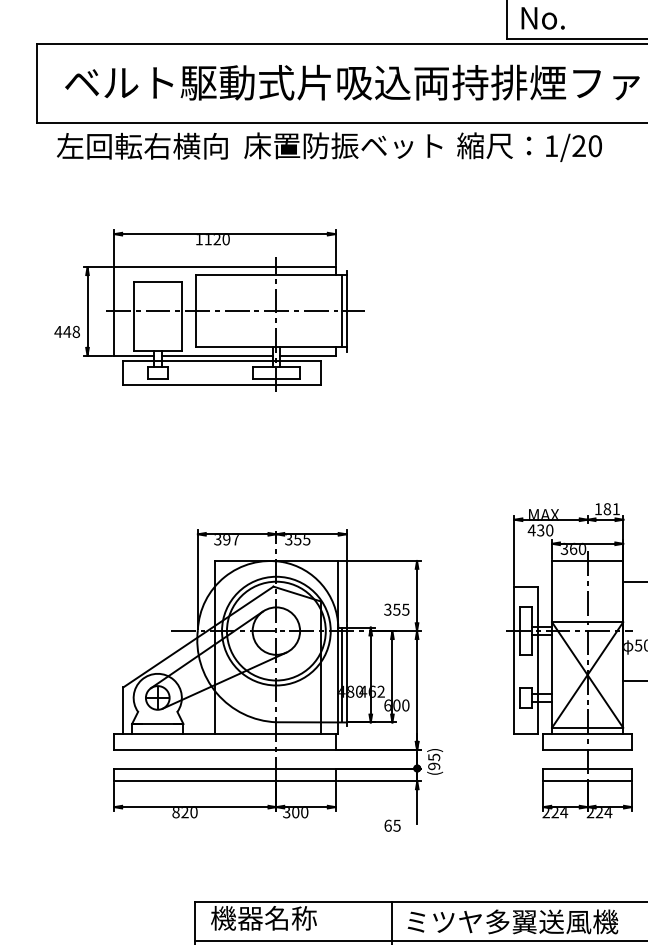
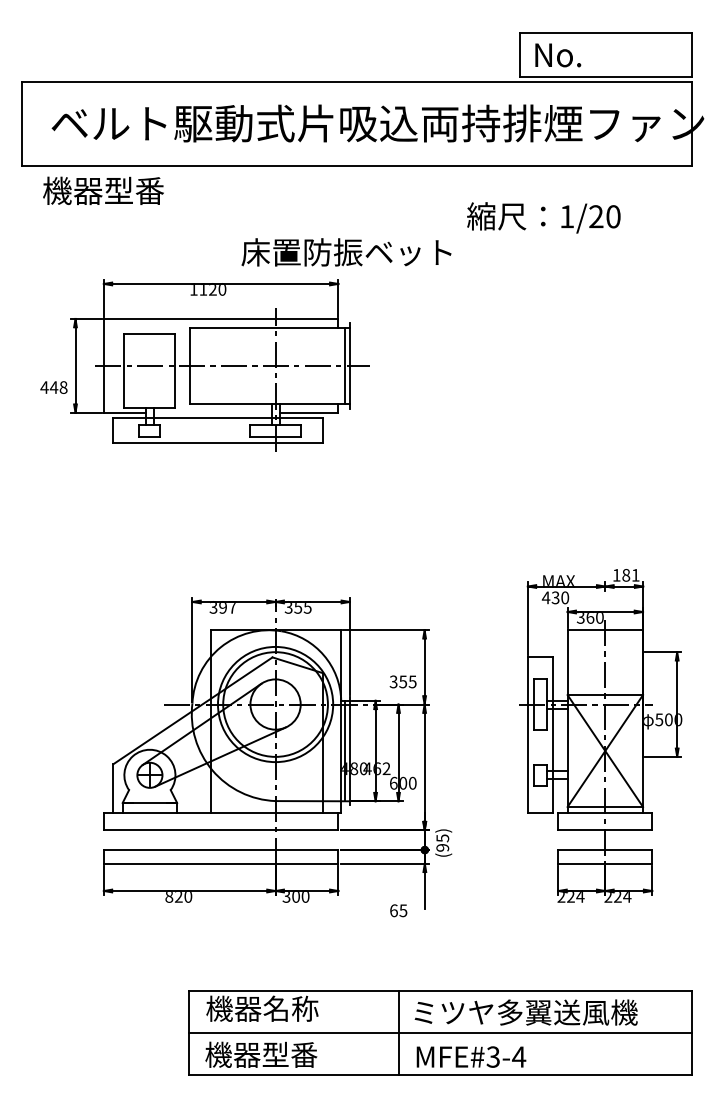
text: (142, 145) -> (133, 190), 左回転右横向 -> 機器型番
text: (343, 145) -> (346, 252), moved
text: (529, 146) -> (543, 217), moved
line: (216, 355) -> (212, 412), removed

